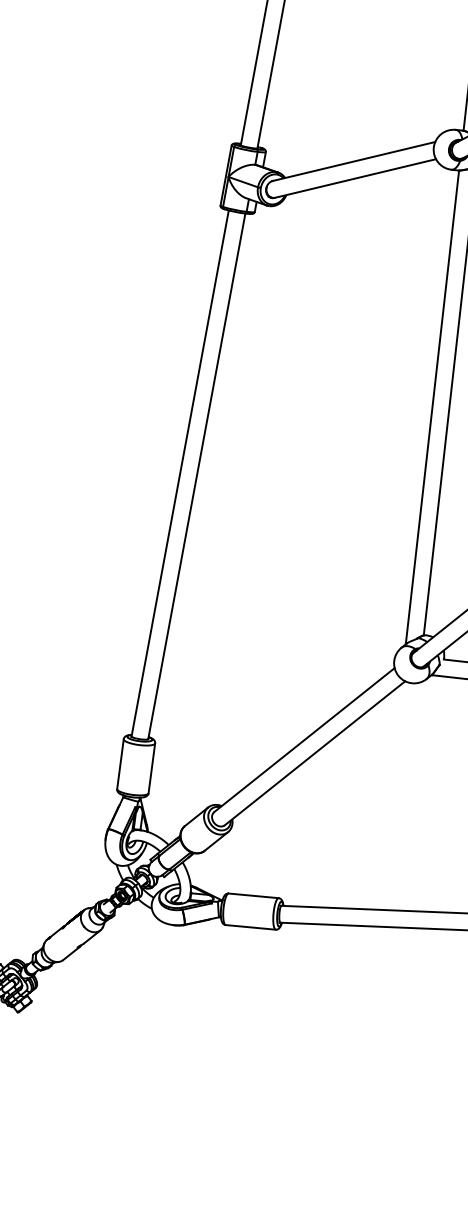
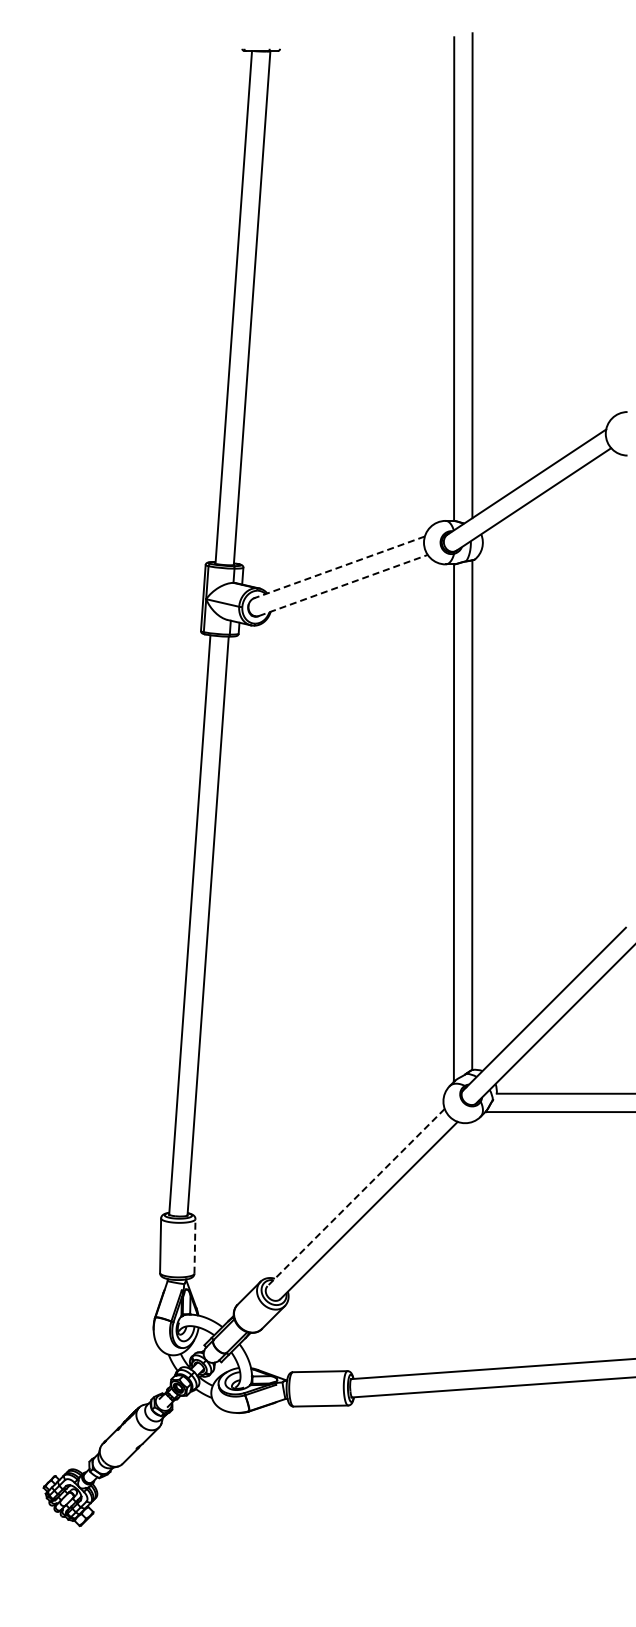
line: (353, 161) -> (339, 567), solid -> dashed
line: (355, 178) -> (343, 585), solid -> dashed
line: (303, 740) -> (355, 1197), solid -> dashed
line: (151, 767) -> (194, 1245), solid -> dashed

